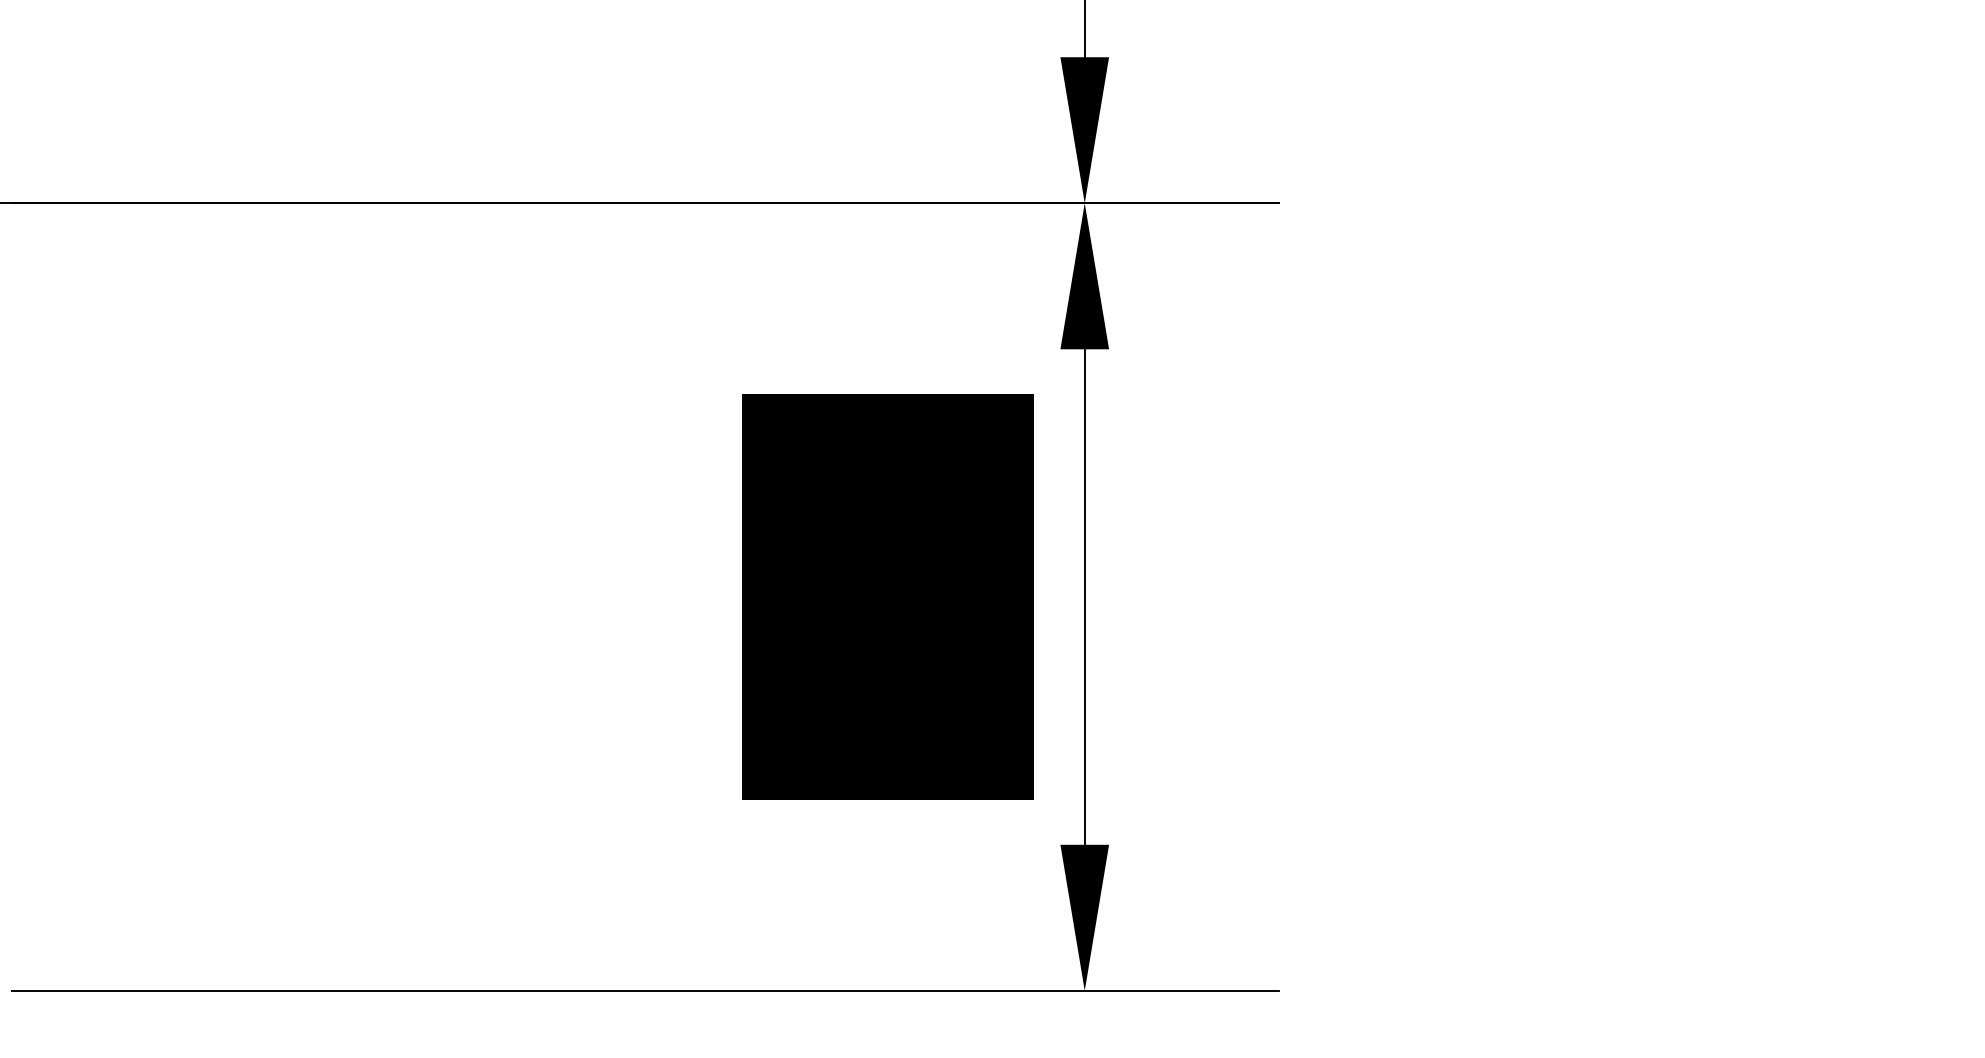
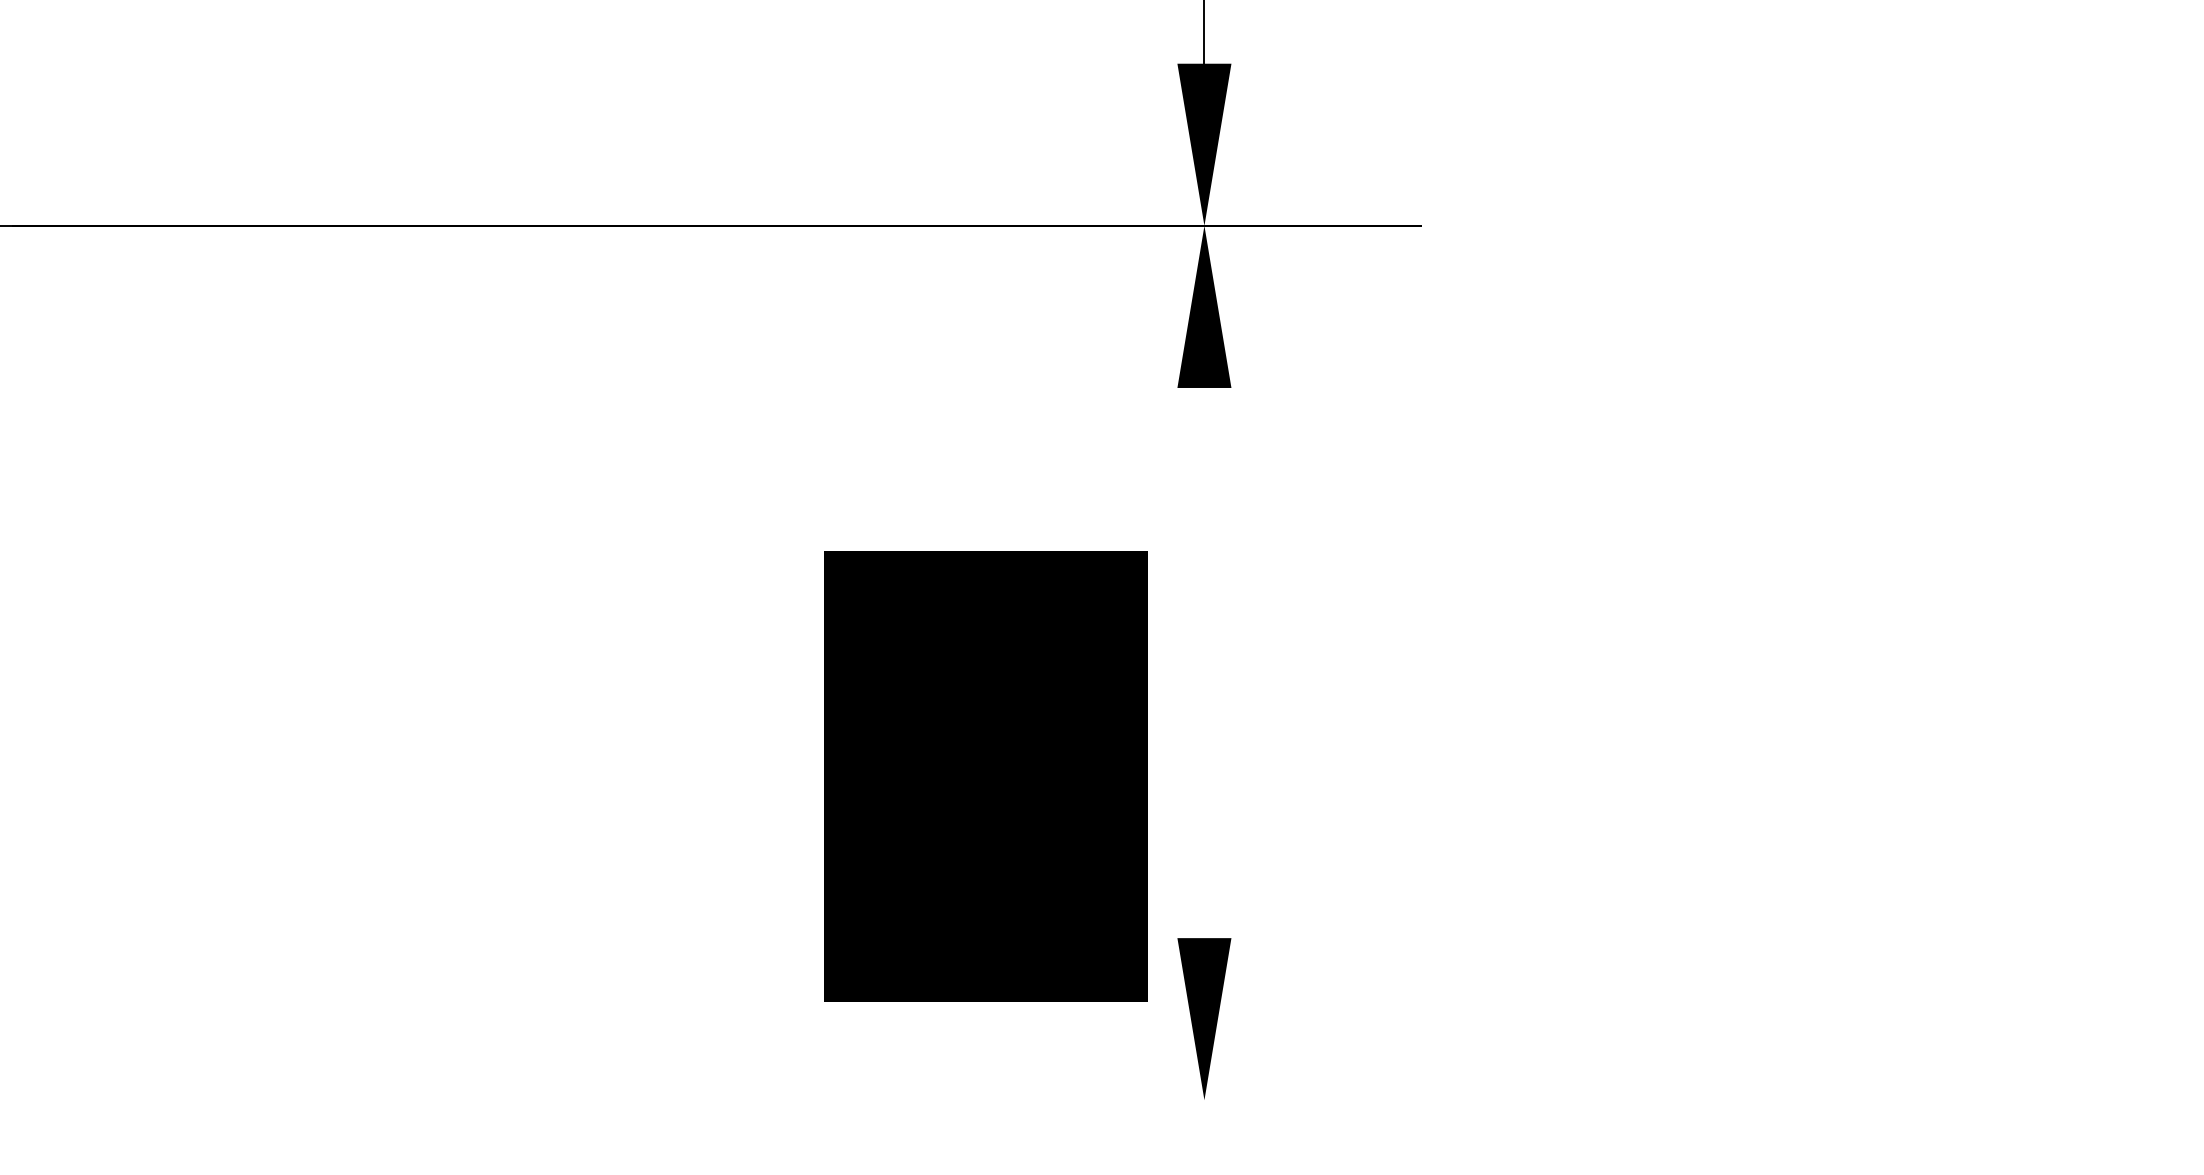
text: (887, 596) -> (985, 775), moved
line: (1084, 596) -> (1204, 662), removed
line: (645, 990) -> (716, 1099), removed

